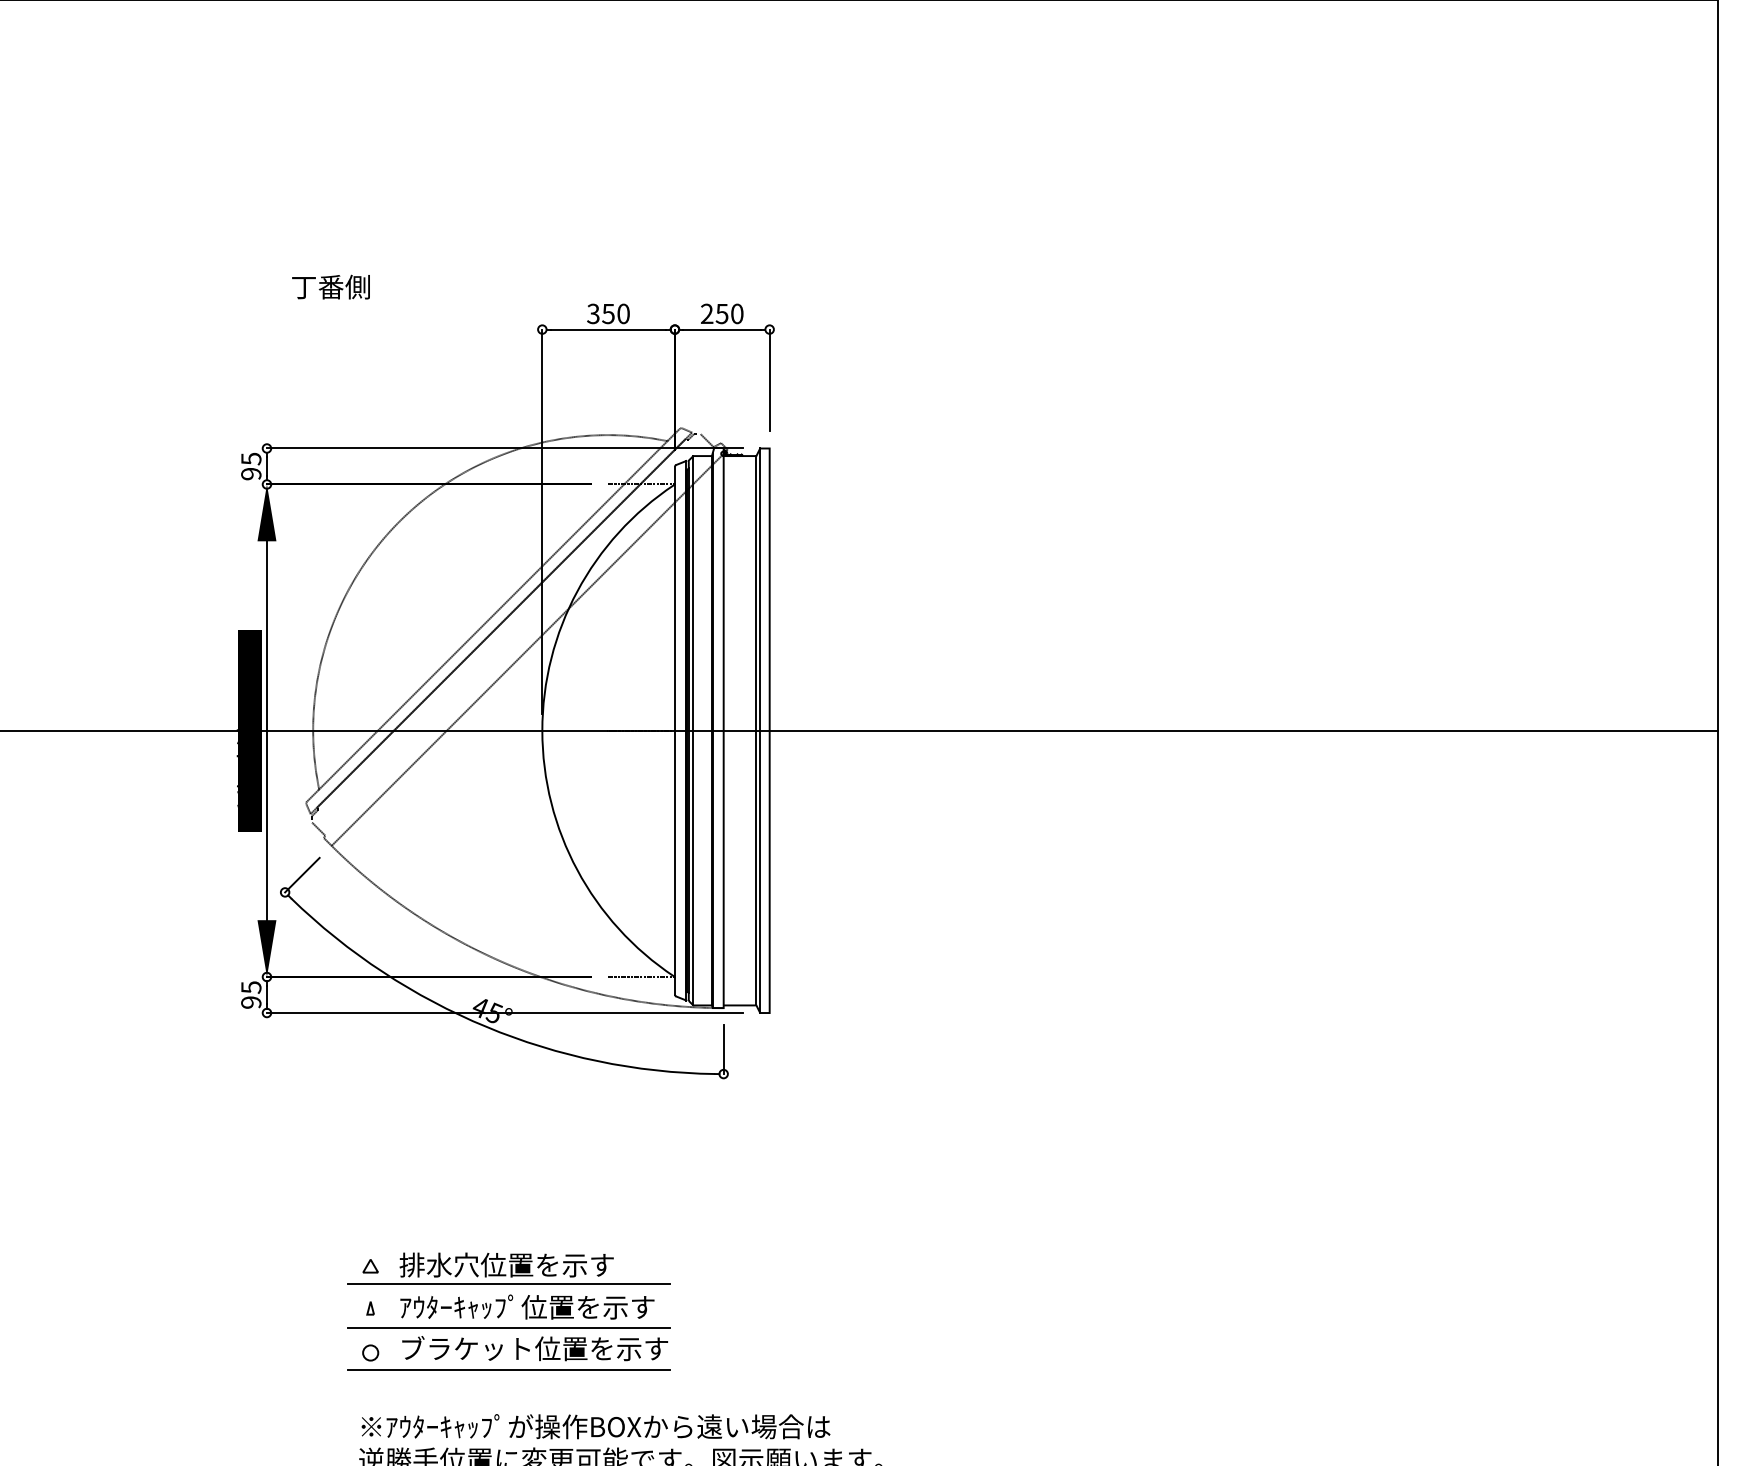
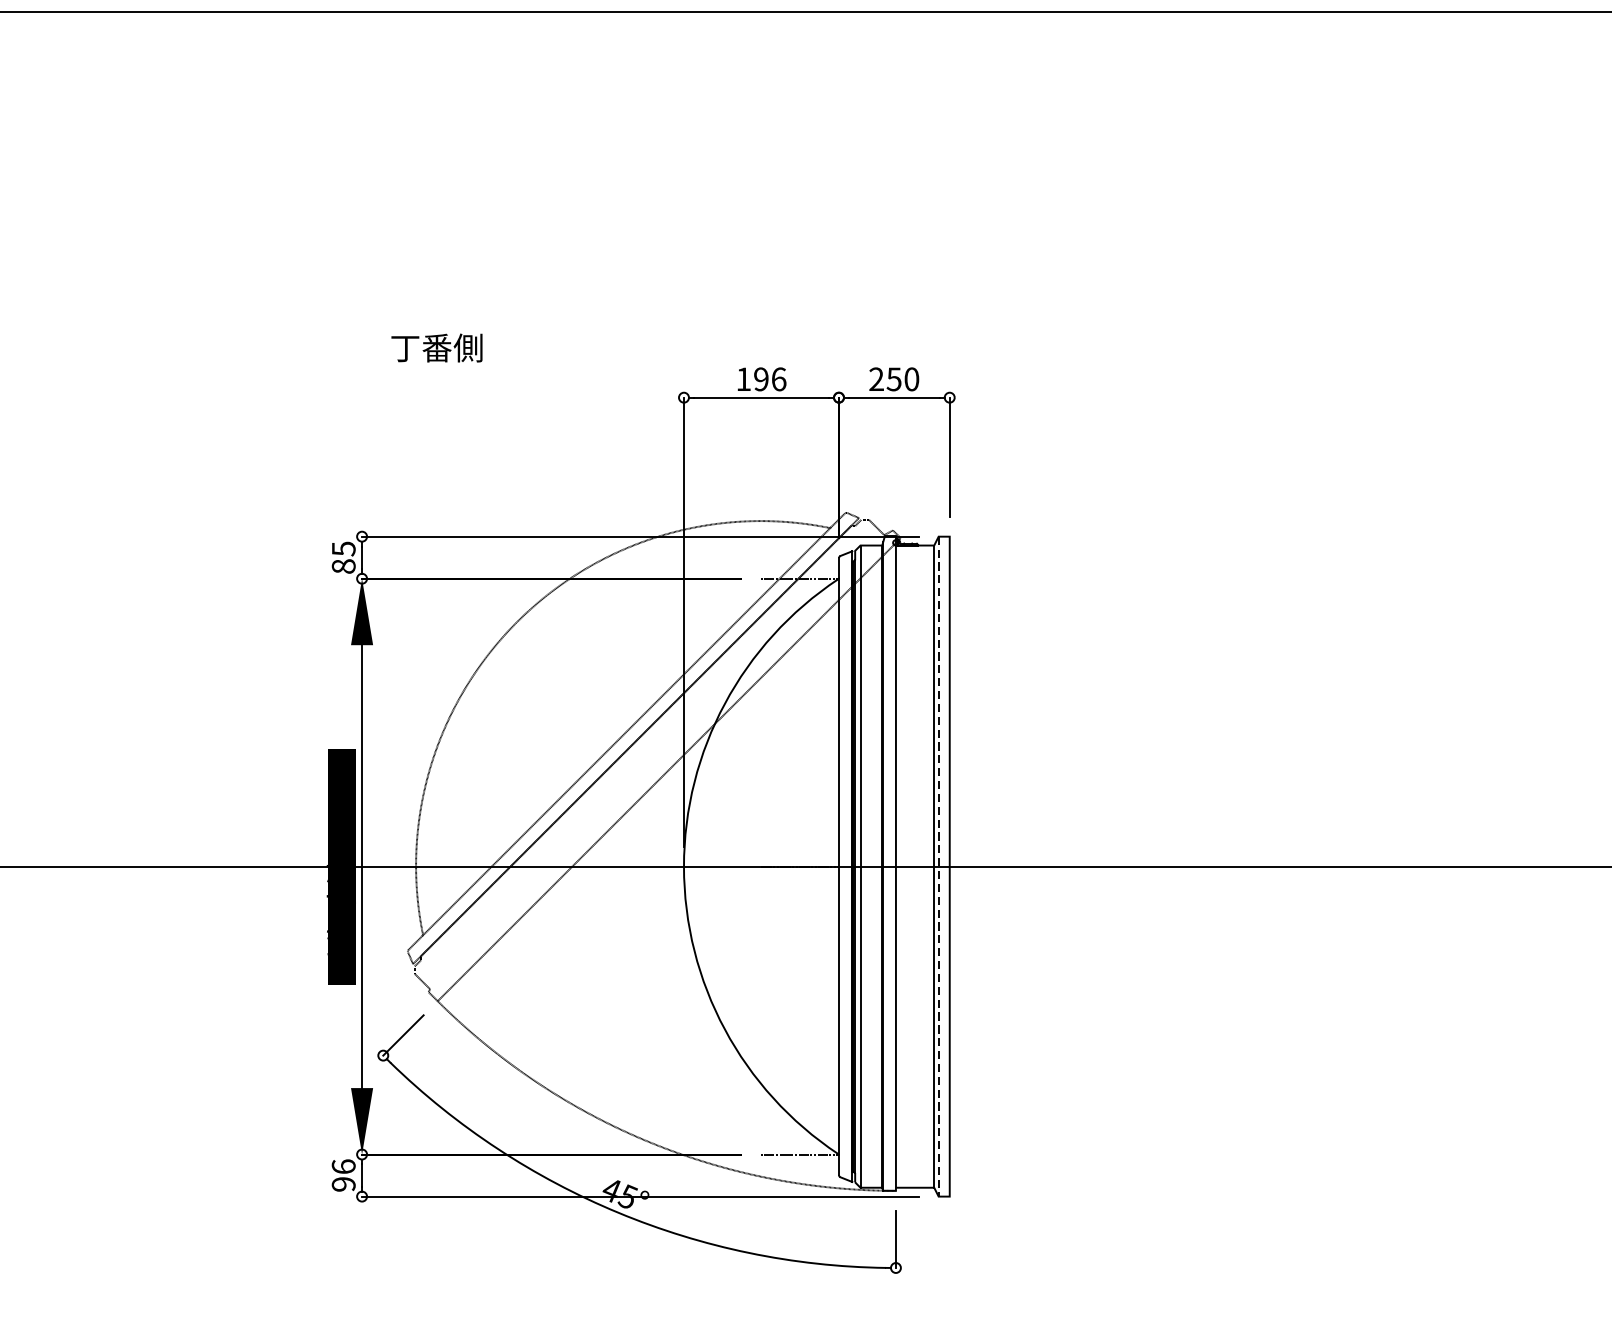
text: (608, 313) -> (761, 378), 350 -> 196
text: (251, 473) -> (343, 565), 95 -> 85
line: (760, 731) -> (939, 867), solid -> dashed
text: (251, 987) -> (343, 1166), 95 -> 96

